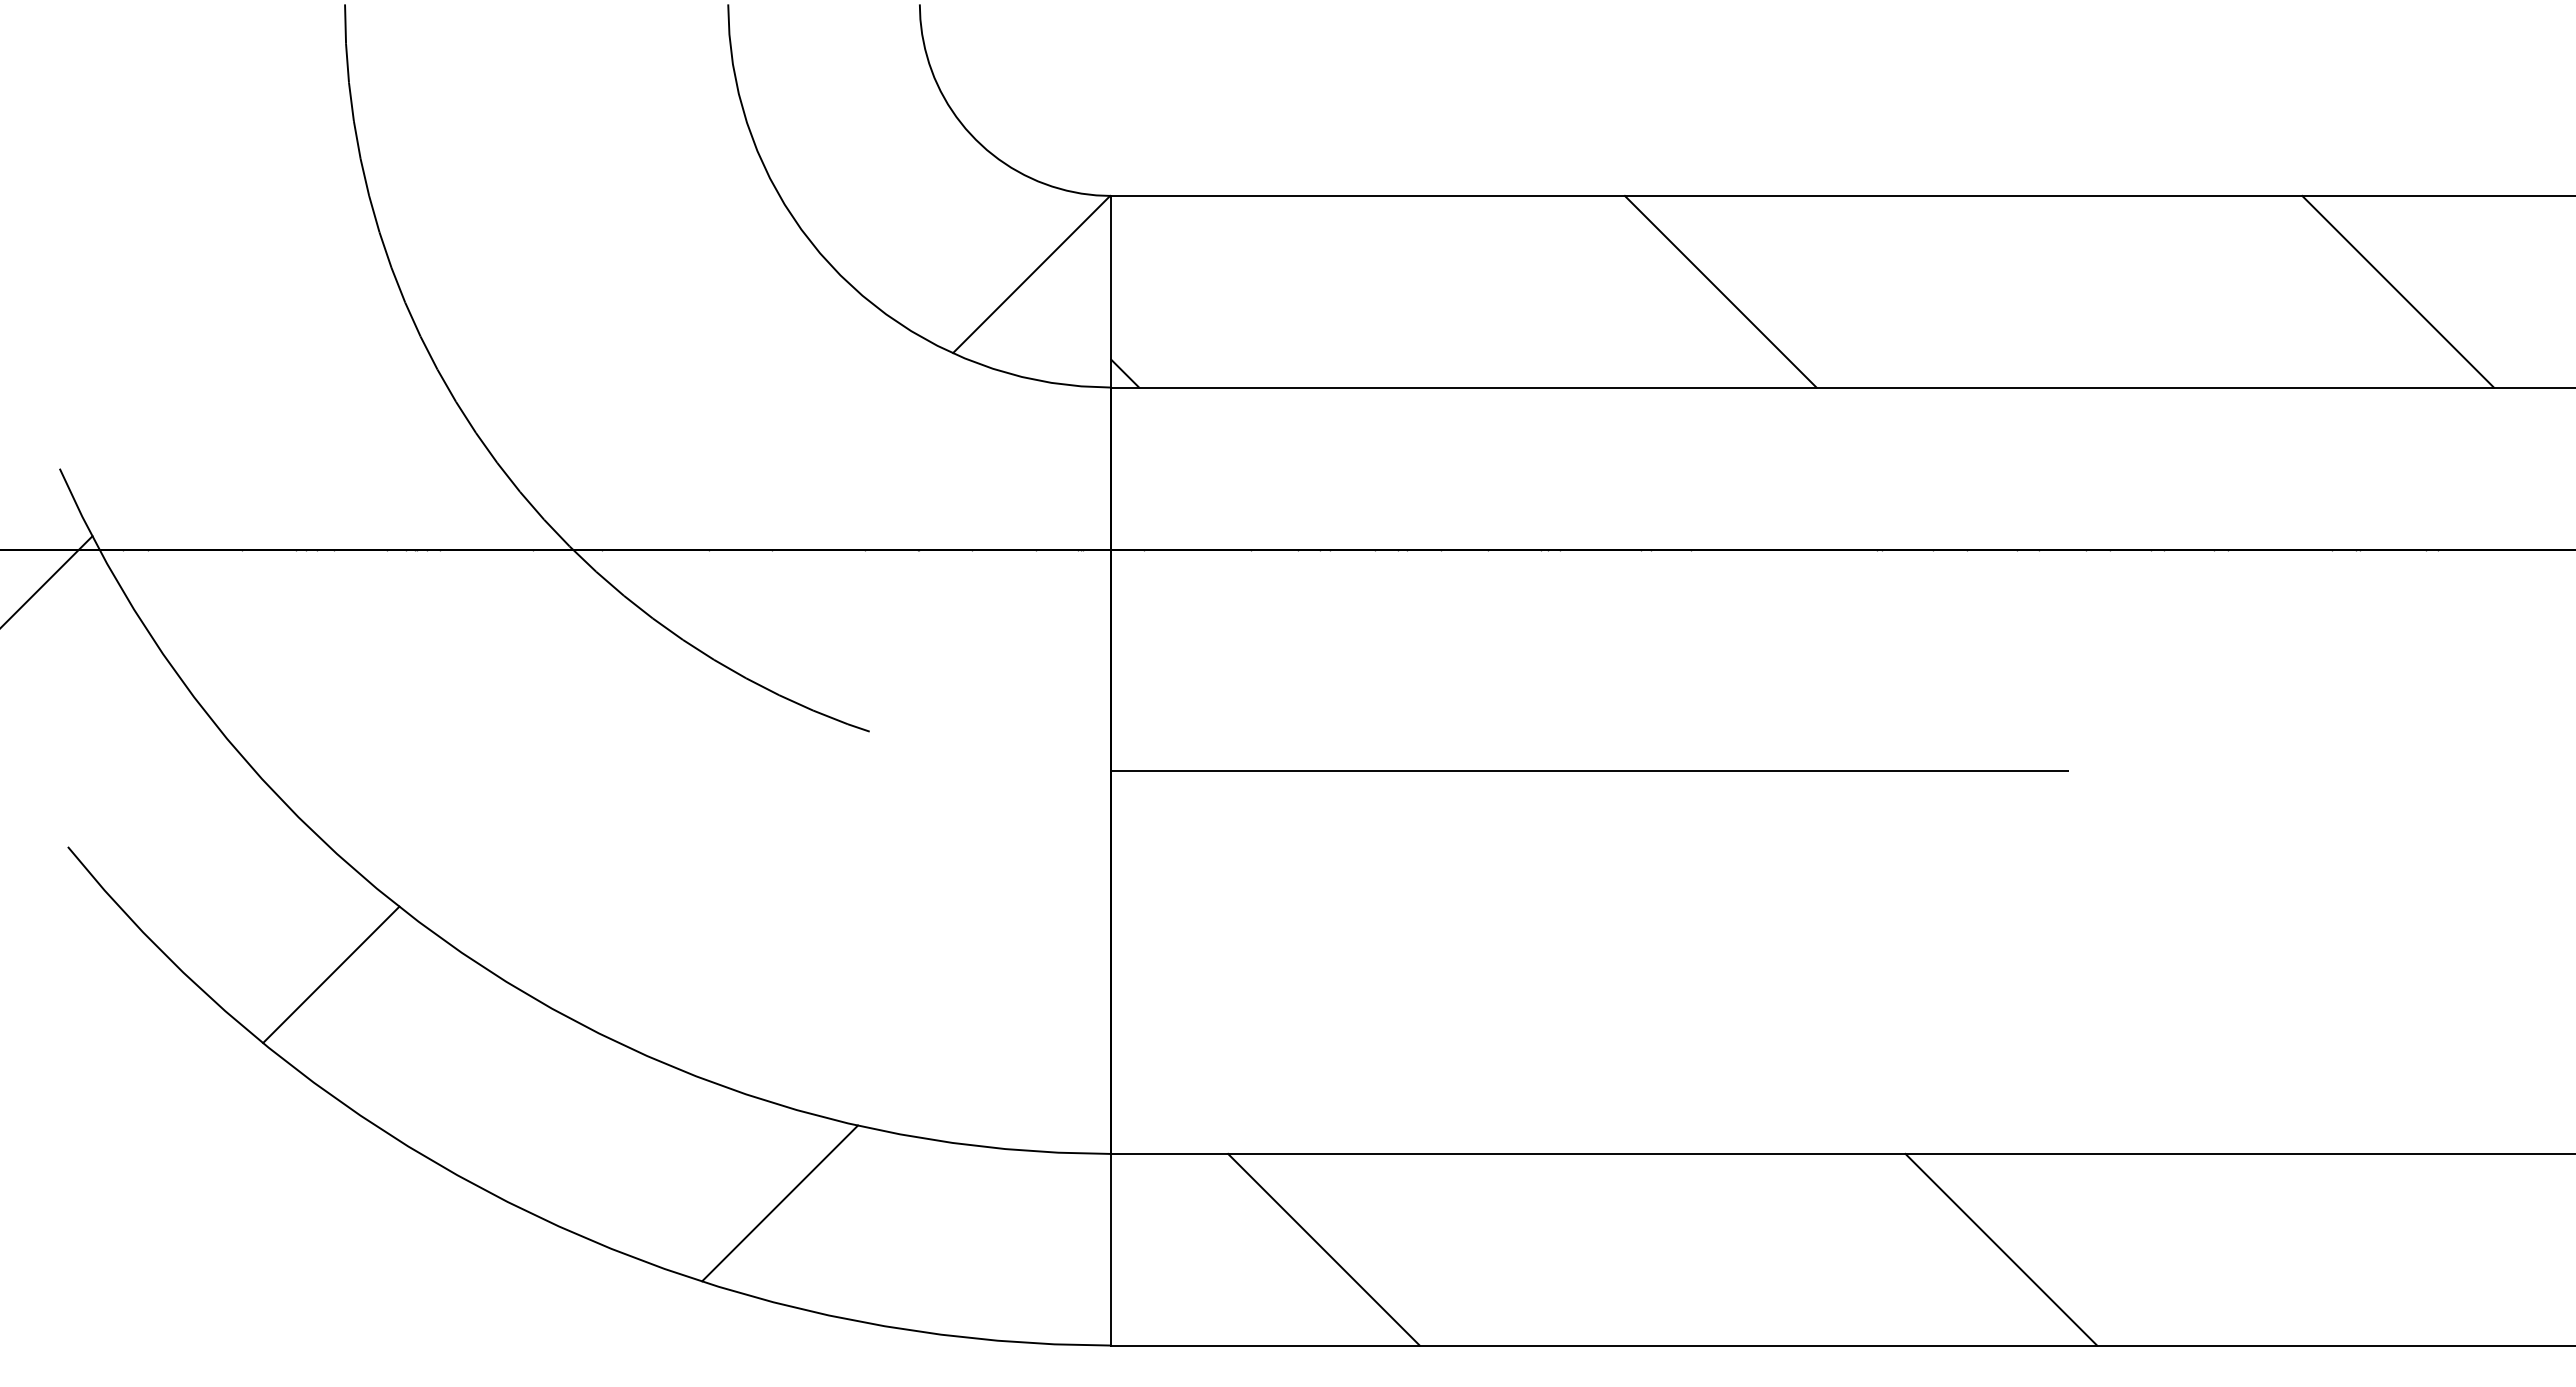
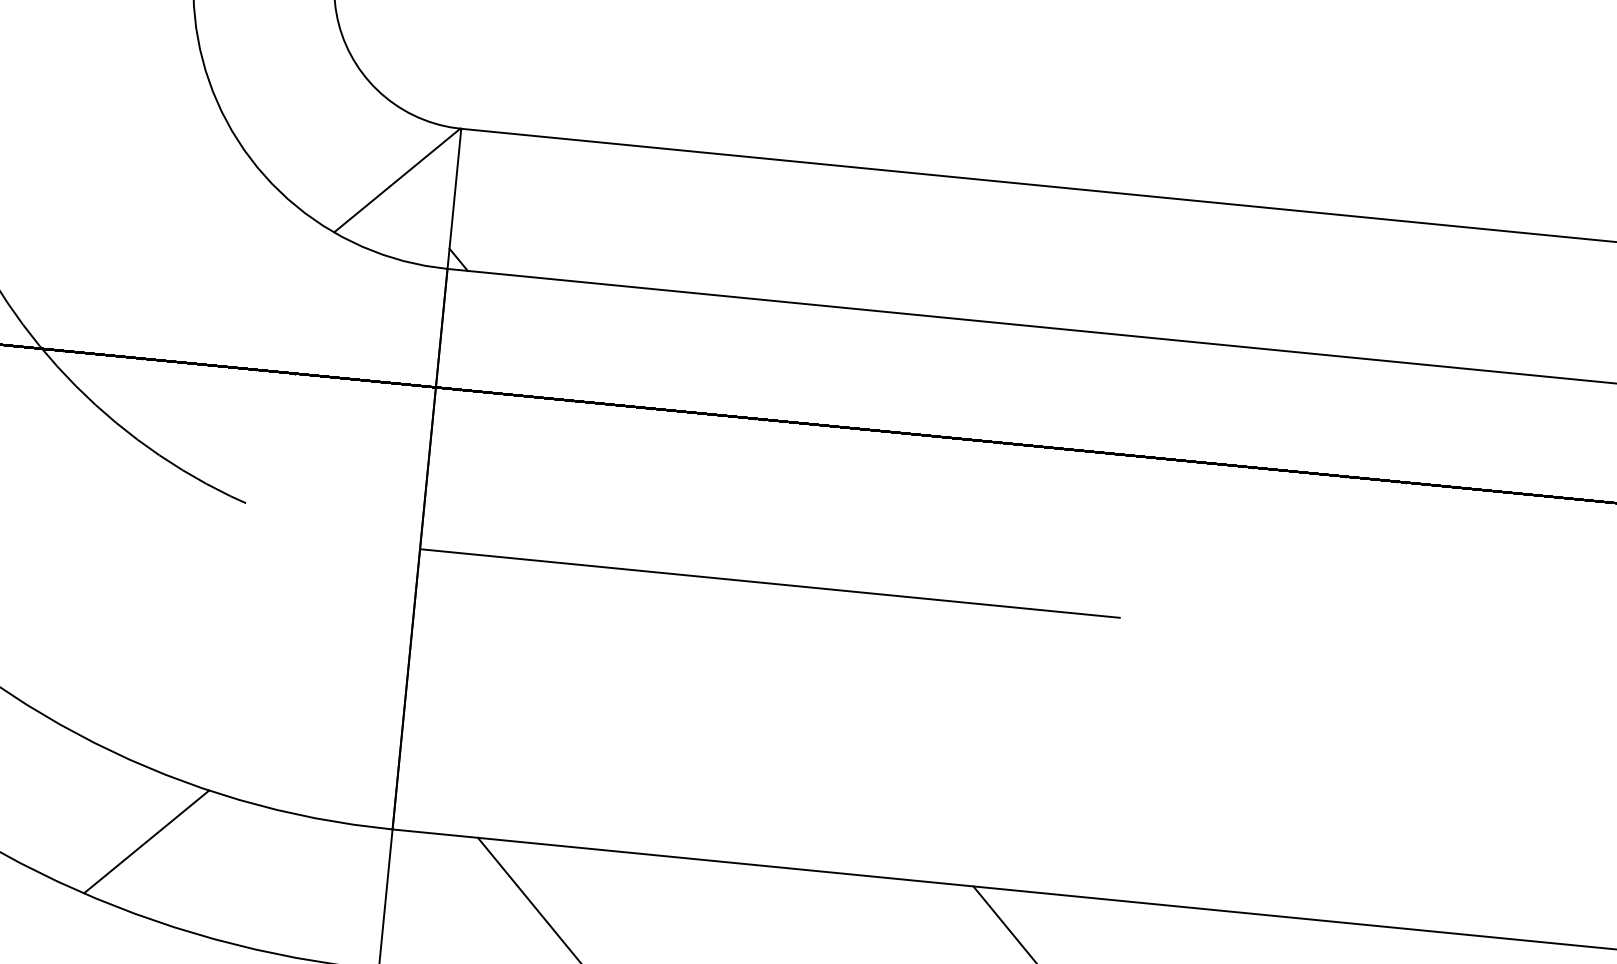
line: (1720, 291) -> (899, 242), removed
line: (2397, 291) -> (1395, 290), removed

